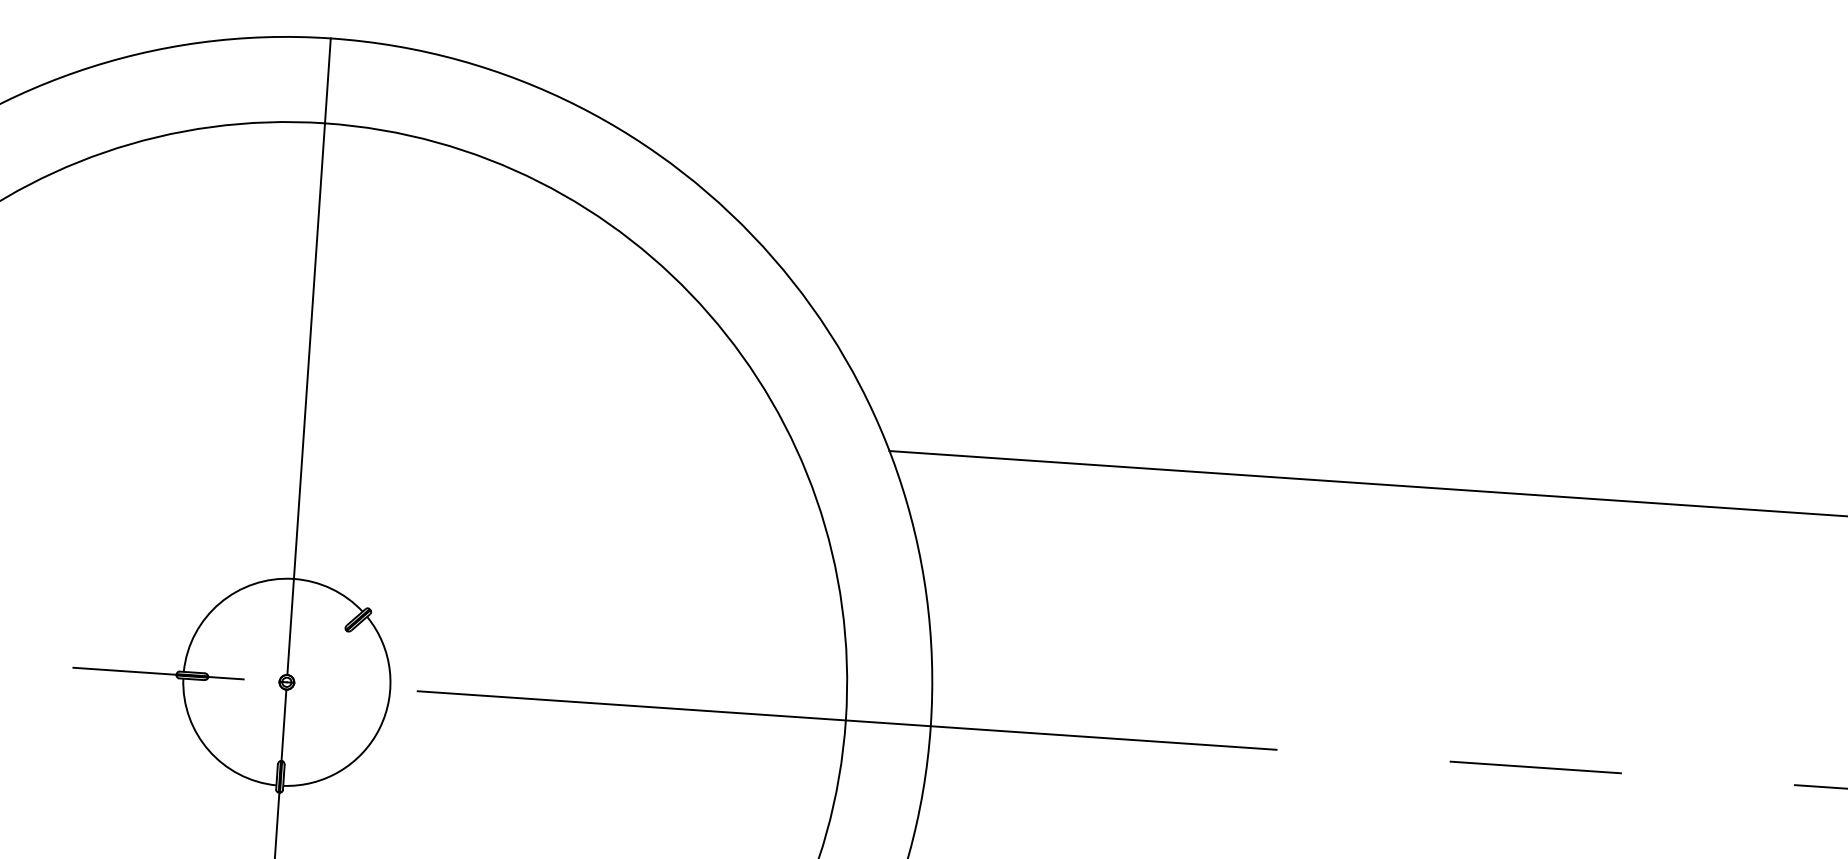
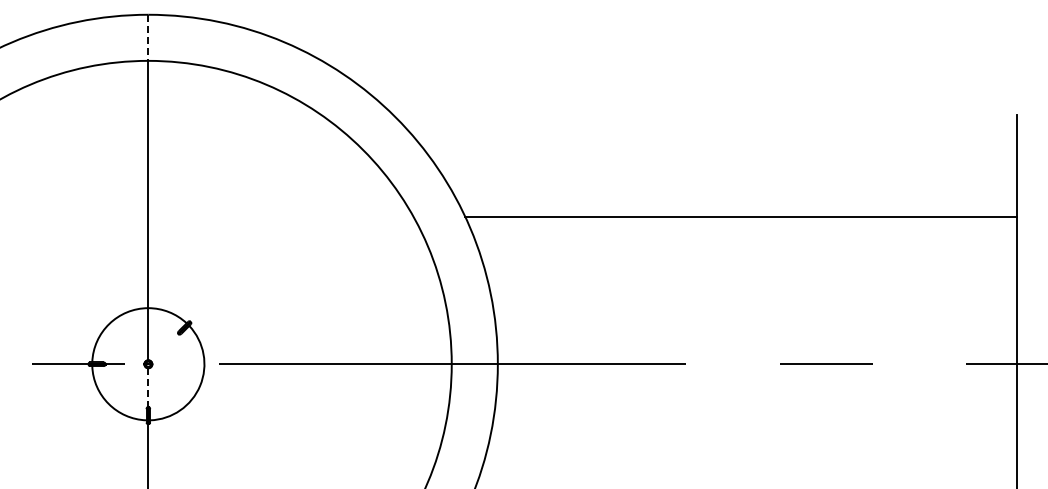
line: (328, 82) -> (148, 38), solid -> dashed
line: (284, 726) -> (148, 388), solid -> dashed

